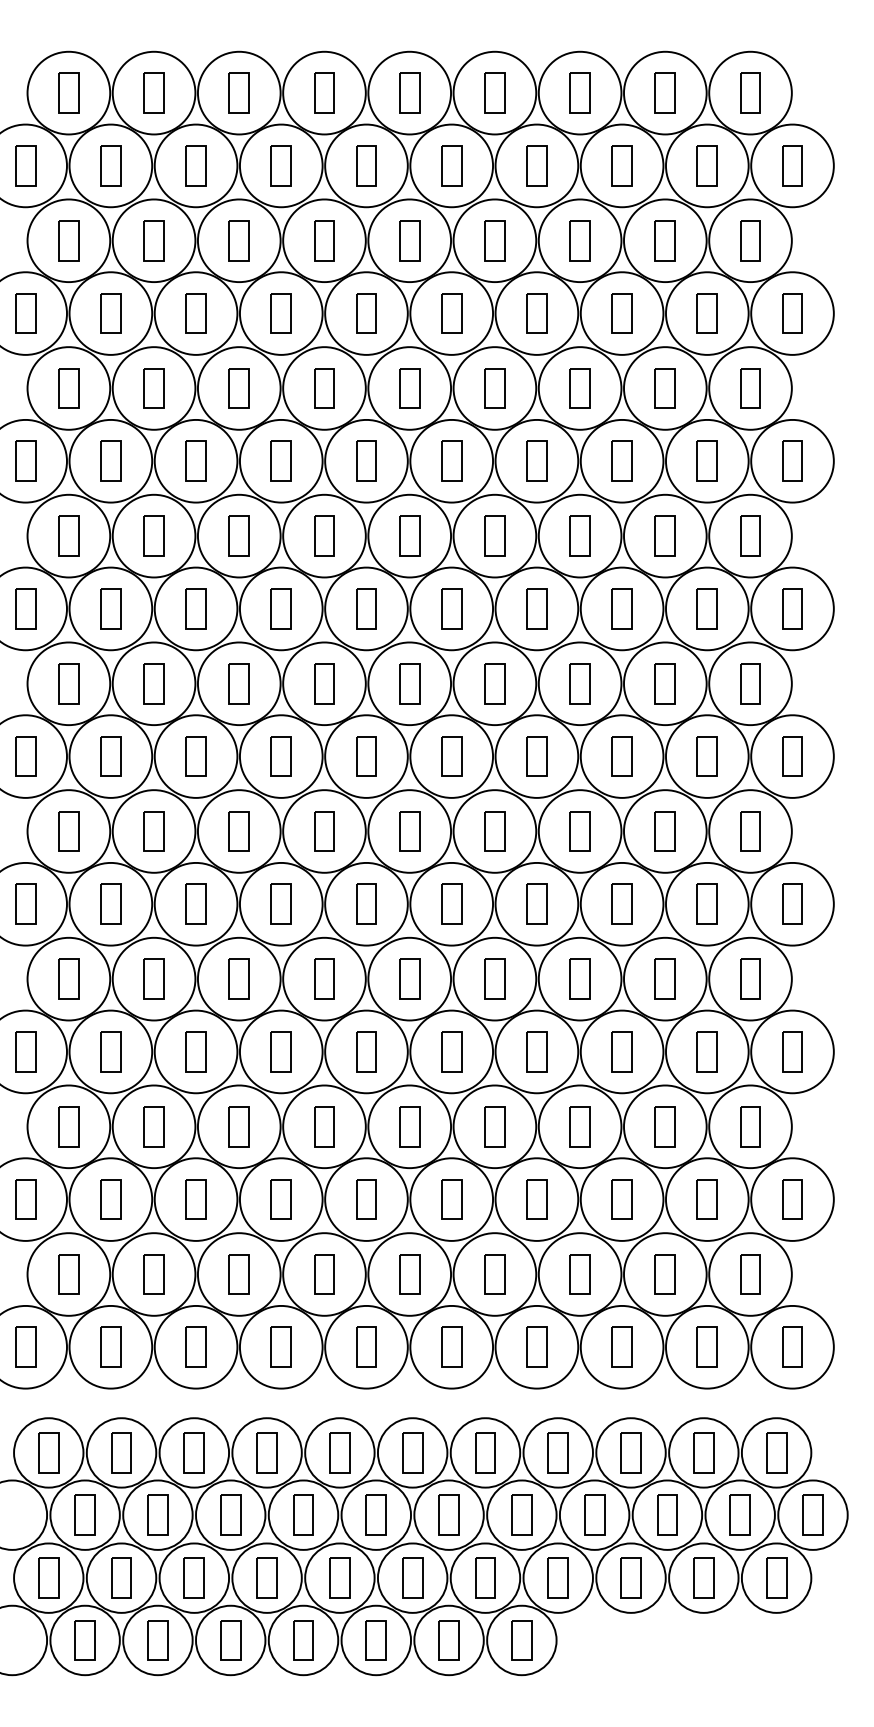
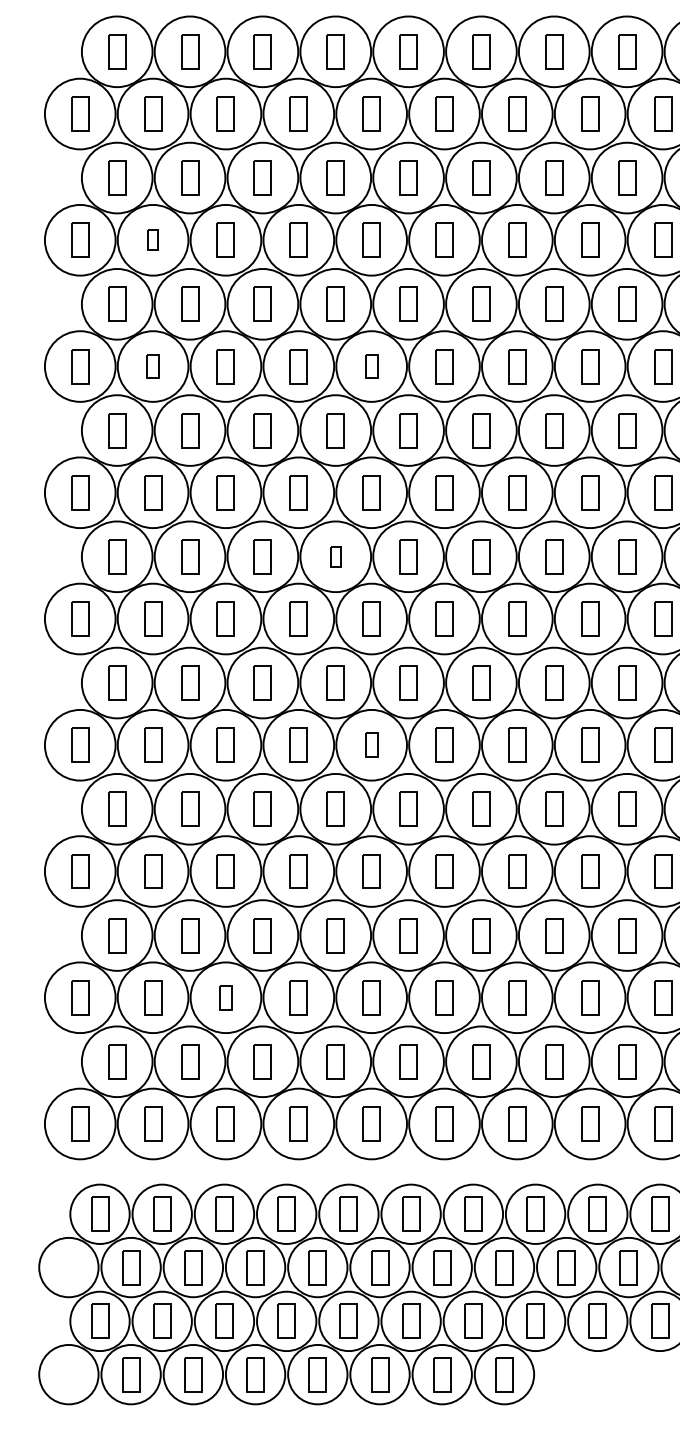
part: (110, 313) -> (152, 240), size x0.6
part: (110, 460) -> (152, 365), size x0.7
part: (366, 460) -> (371, 365), size x0.7
part: (324, 683) -> (335, 556), size x0.6
part: (366, 903) -> (371, 744), size x0.7
part: (195, 1199) -> (225, 997), size x0.7

